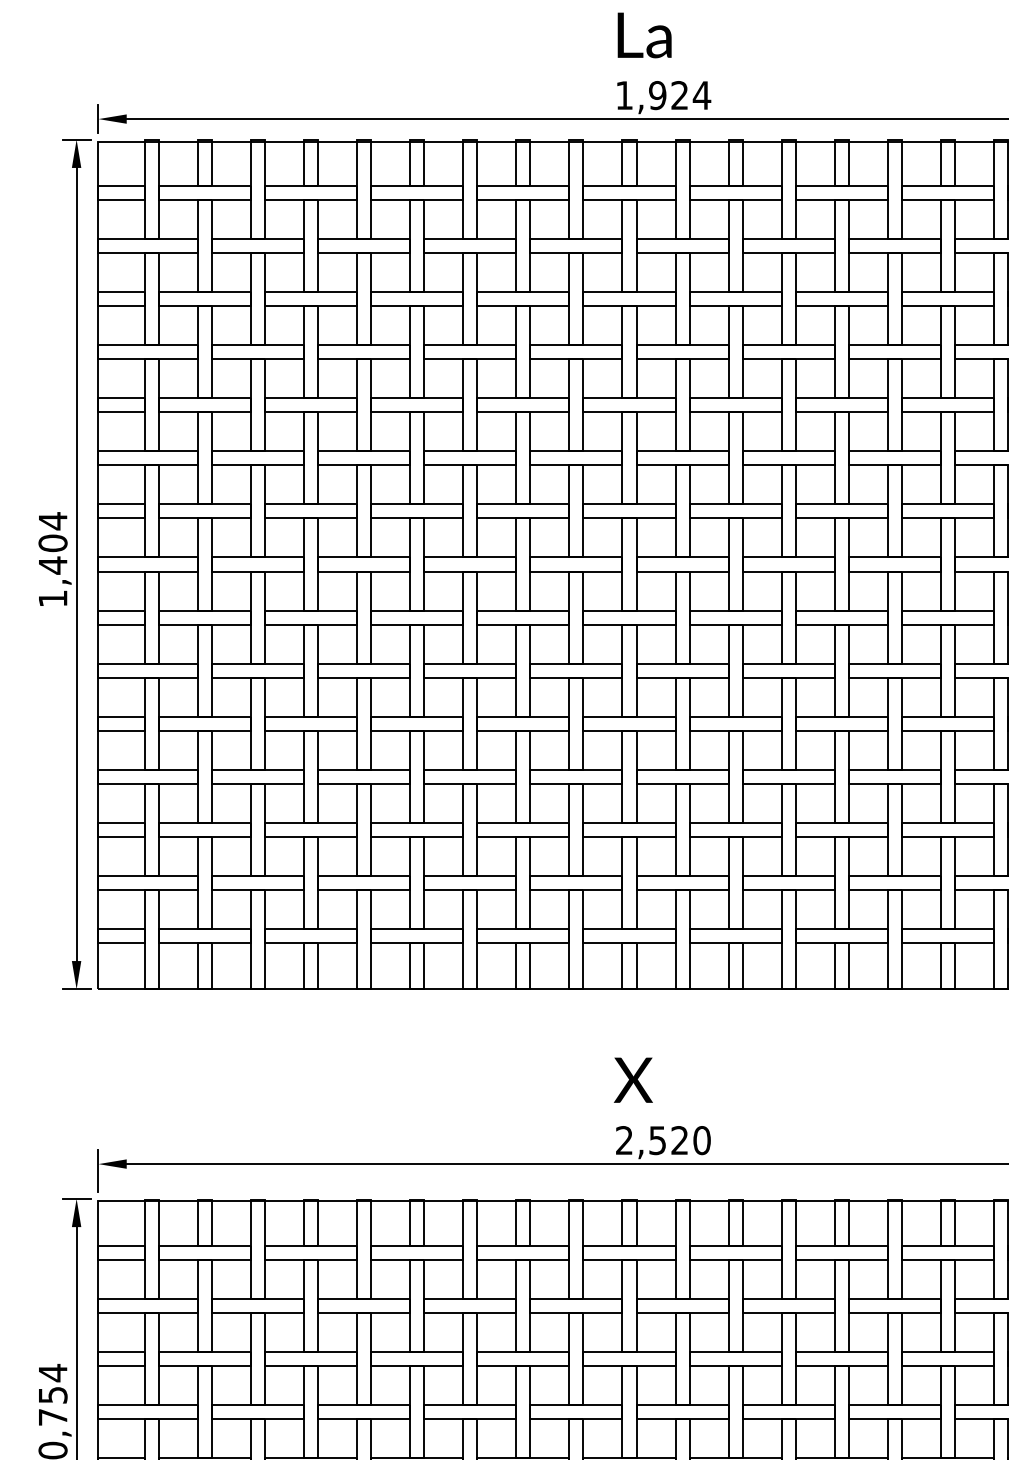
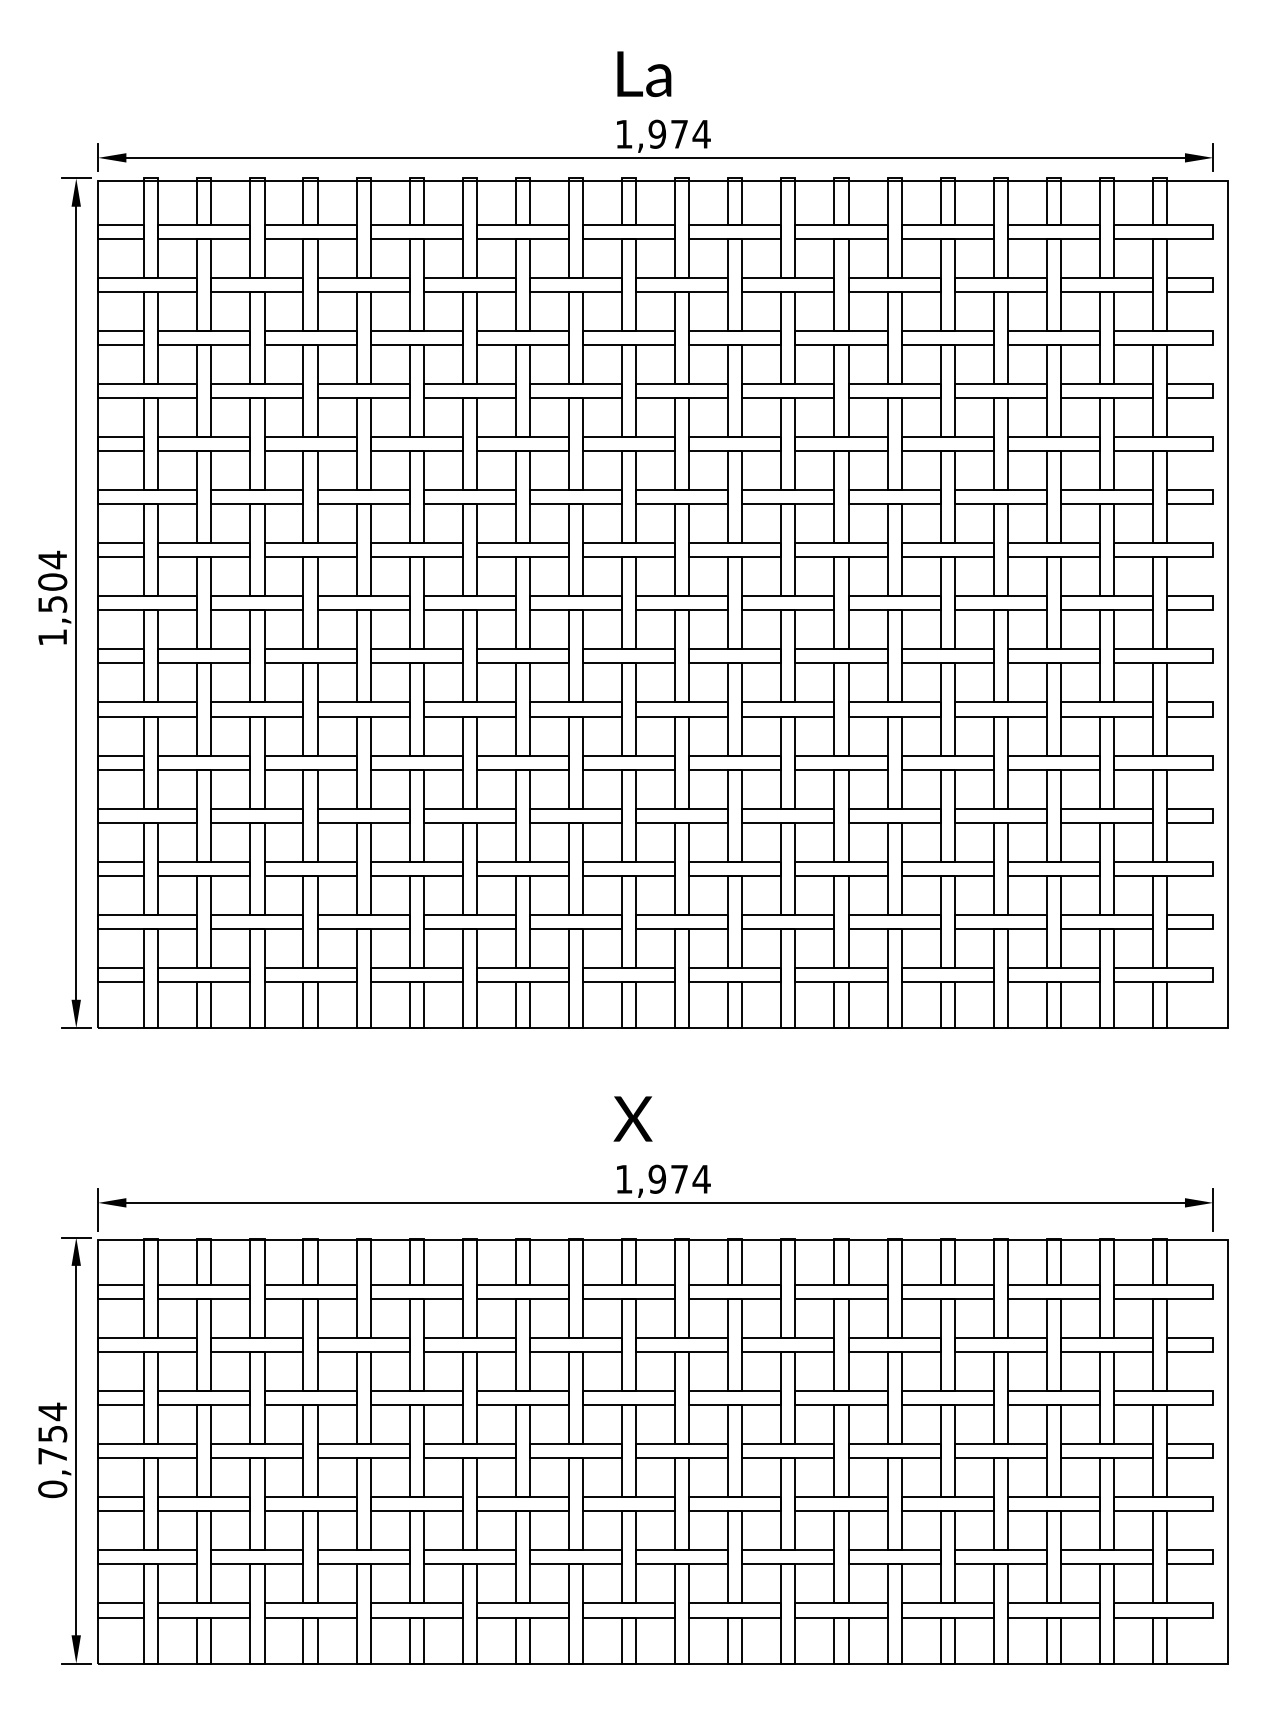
text: (679, 94) -> (679, 133), 1,924 -> 1,974
text: (52, 565) -> (52, 604), 1,404 -> 1,504
text: (662, 1139) -> (662, 1178), 2,520 -> 1,974

